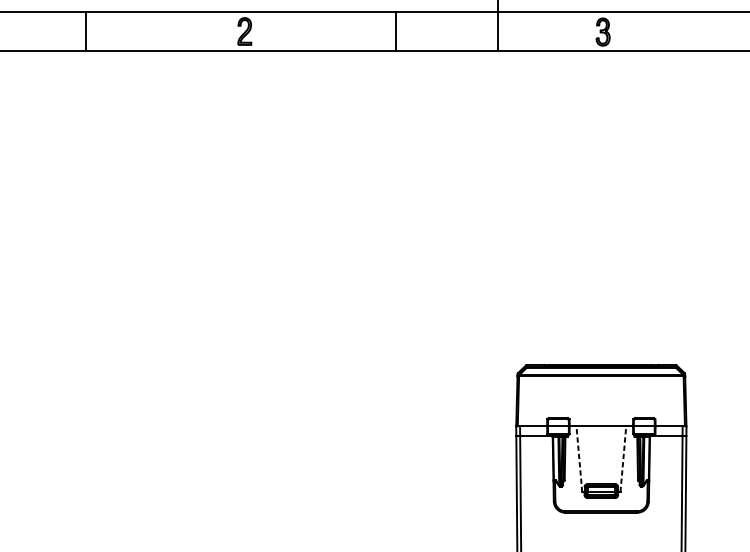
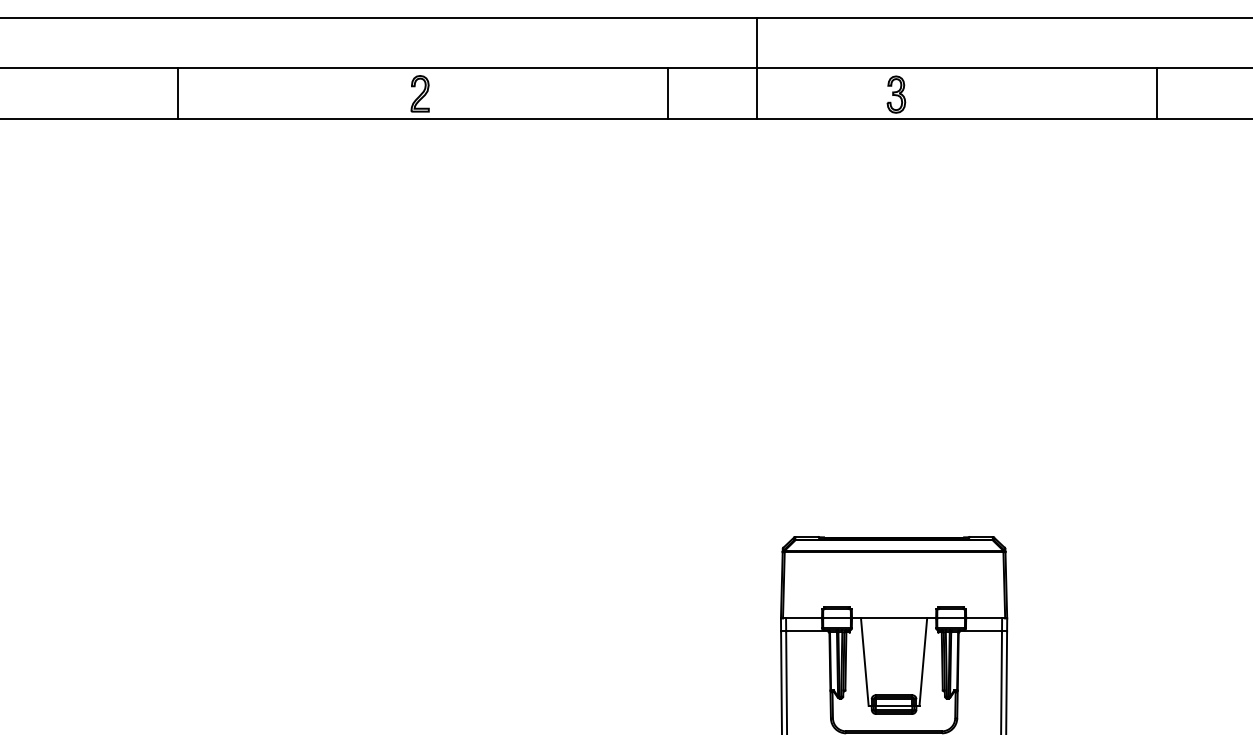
line: (86, 31) -> (178, 93), moved
line: (396, 31) -> (667, 93), moved
line: (579, 459) -> (864, 662), dashed -> solid
line: (623, 459) -> (923, 662), dashed -> solid

